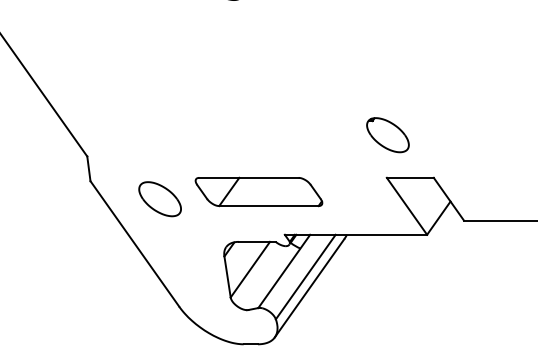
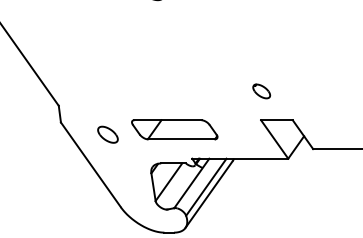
part: (387, 135) -> (261, 91), size x0.6
part: (159, 198) -> (107, 134), size x0.7

